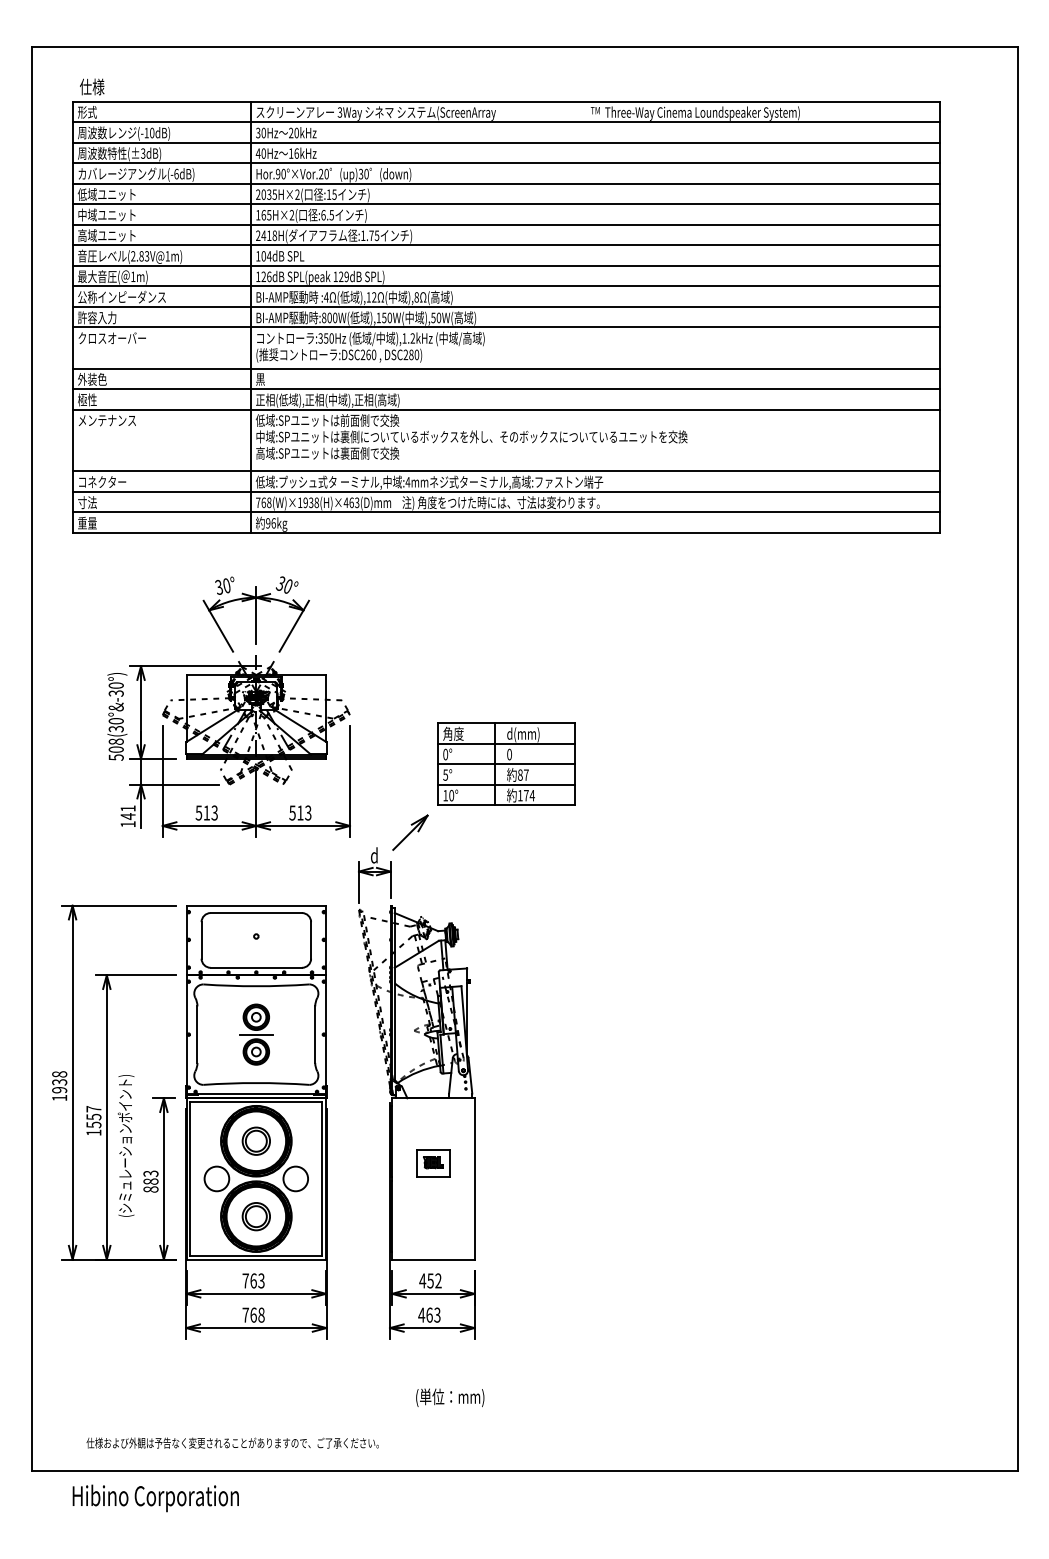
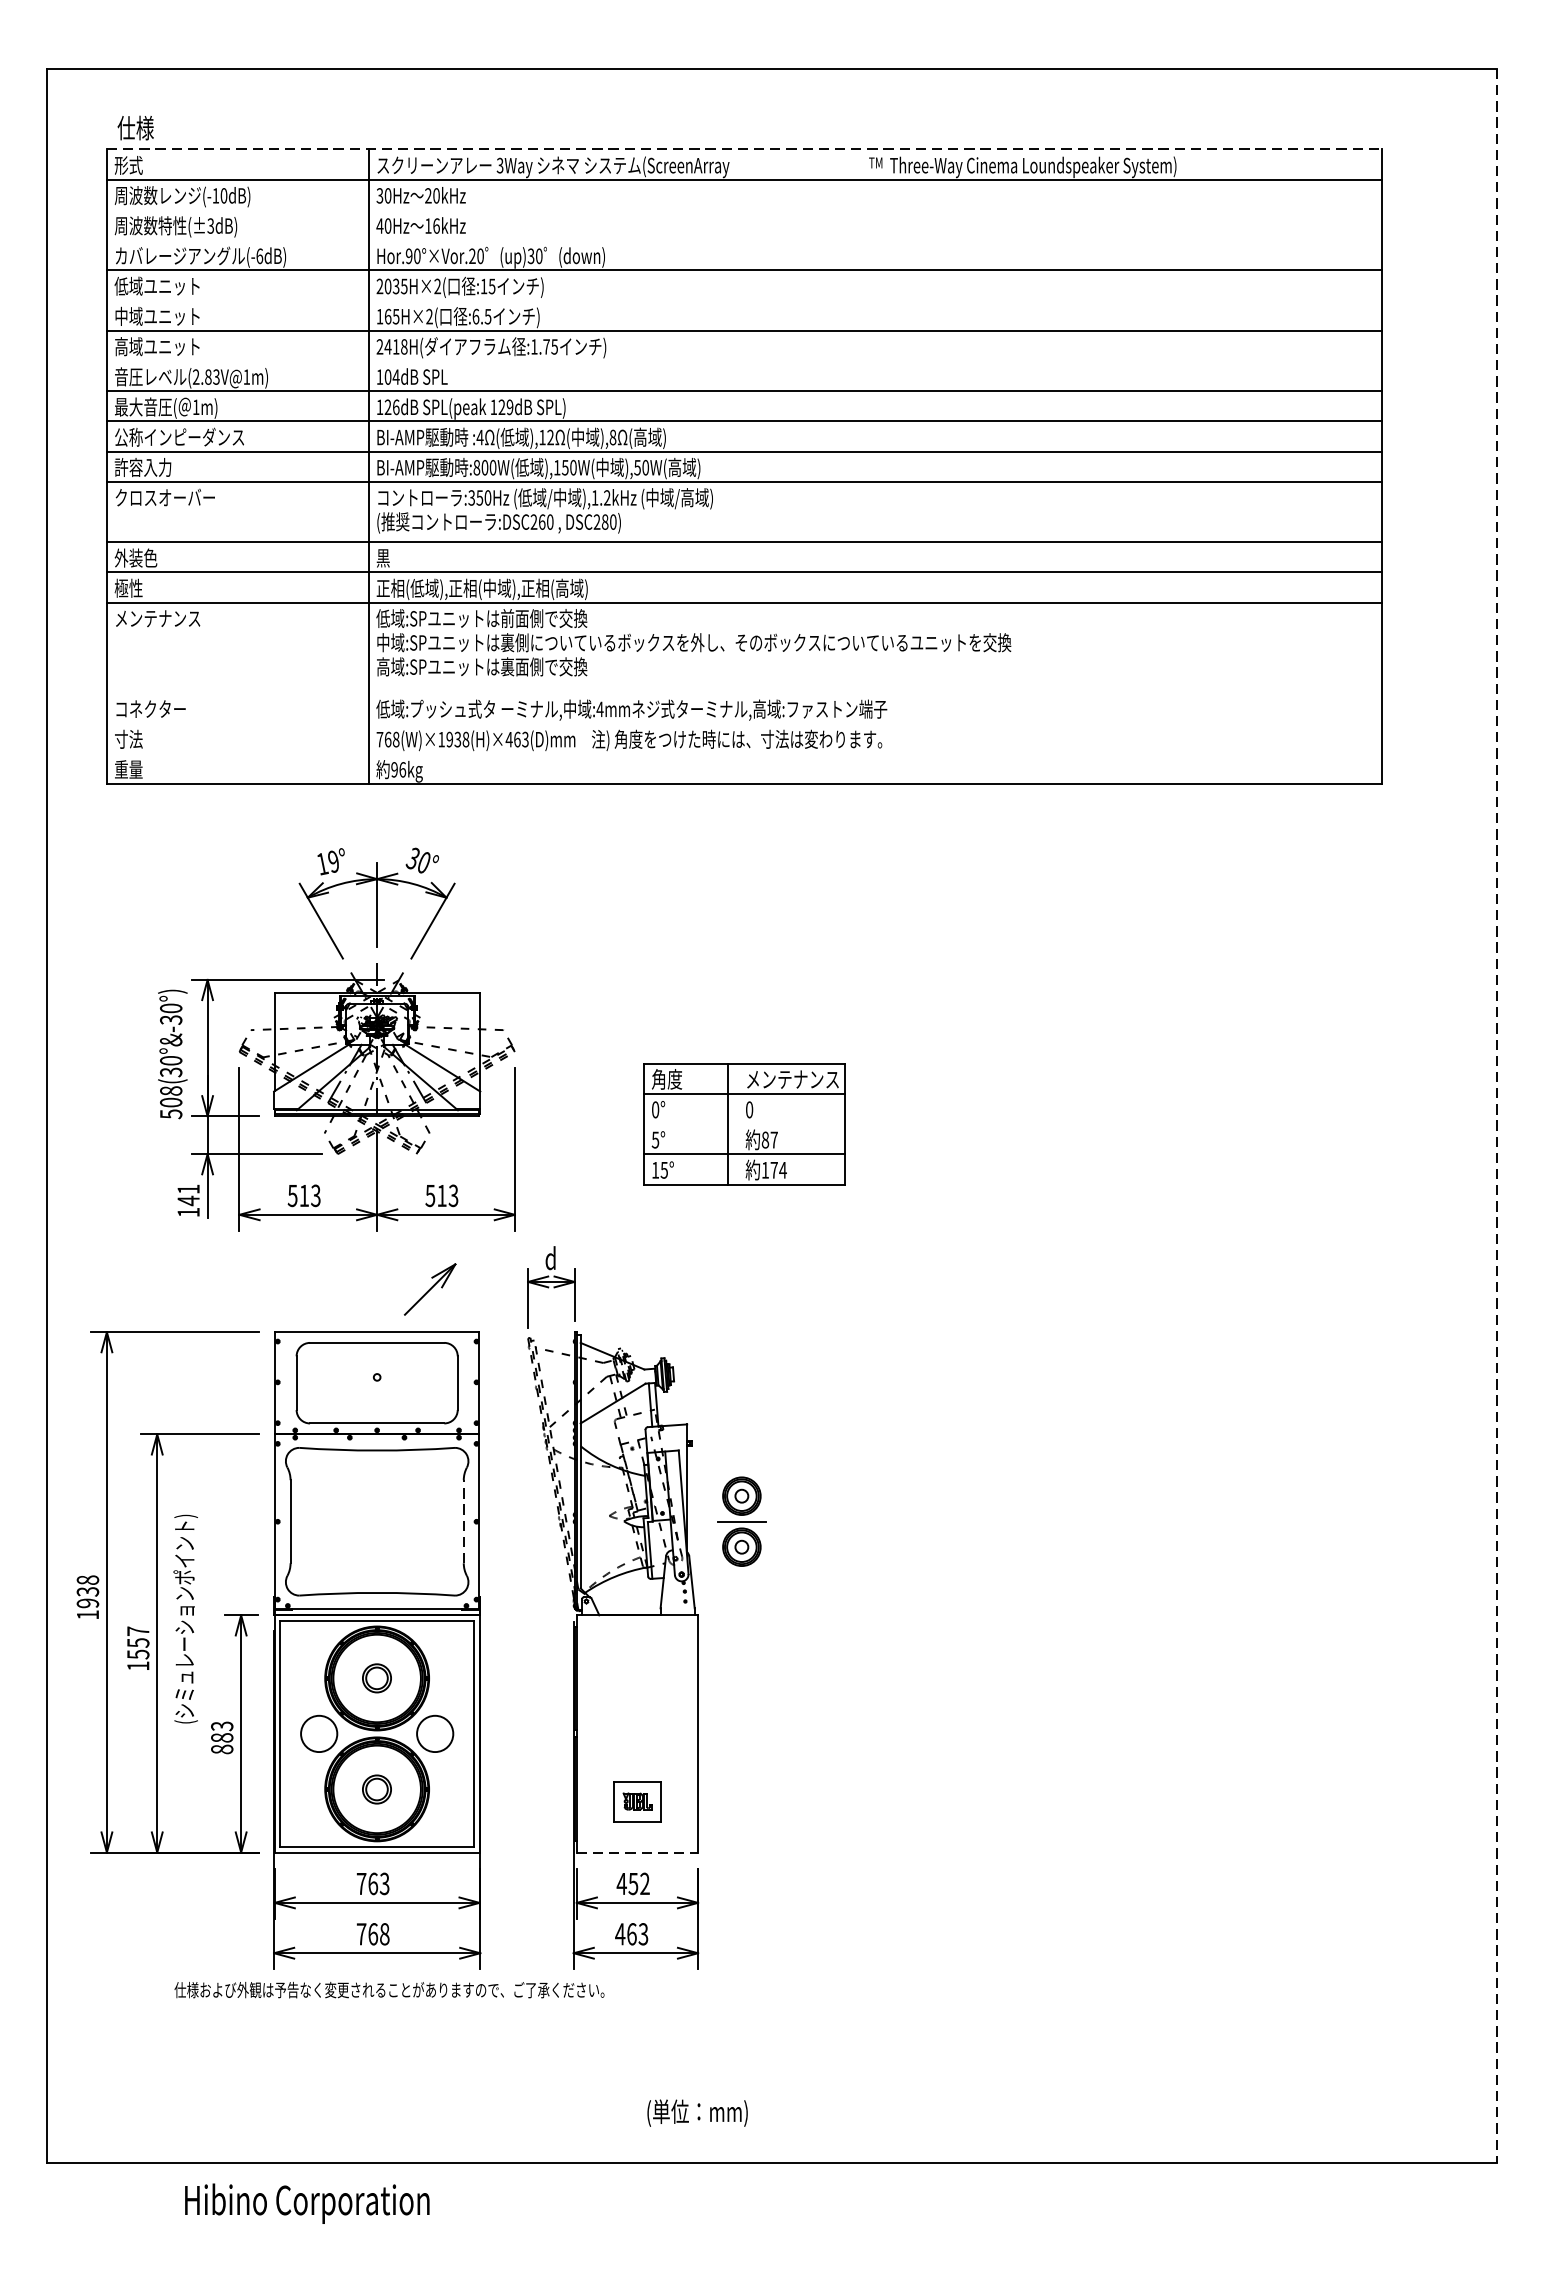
line: (506, 101) -> (745, 149), solid -> dashed
line: (505, 142) -> (743, 209), removed
line: (505, 163) -> (743, 240), removed
line: (505, 204) -> (743, 300), removed
line: (505, 245) -> (743, 361), removed
line: (505, 471) -> (743, 693), removed
line: (505, 491) -> (743, 722), removed
line: (505, 512) -> (743, 753), removed
text: (222, 586) -> (327, 862), 30° -> 19°
text: (538, 734) -> (792, 1080), d(mm) -> メンテナンス
line: (1017, 759) -> (1496, 1117), solid -> dashed
line: (505, 764) -> (743, 1124), removed
text: (451, 795) -> (664, 1170), 10° -> 15°
part: (410, 832) -> (430, 1289), moved
part: (256, 1034) -> (742, 1521), moved
line: (315, 1034) -> (464, 1521), solid -> dashed
part: (255, 1140) -> (375, 1677), size x0.7
text: (125, 1145) -> (184, 1618), moved
part: (433, 1163) -> (637, 1802), moved
part: (255, 1216) -> (375, 1789), size x0.7
line: (433, 1259) -> (637, 1852), solid -> dashed
text: (450, 1397) -> (697, 2112), moved
text: (232, 1442) -> (389, 1989), moved
text: (155, 1498) -> (306, 2203), moved

